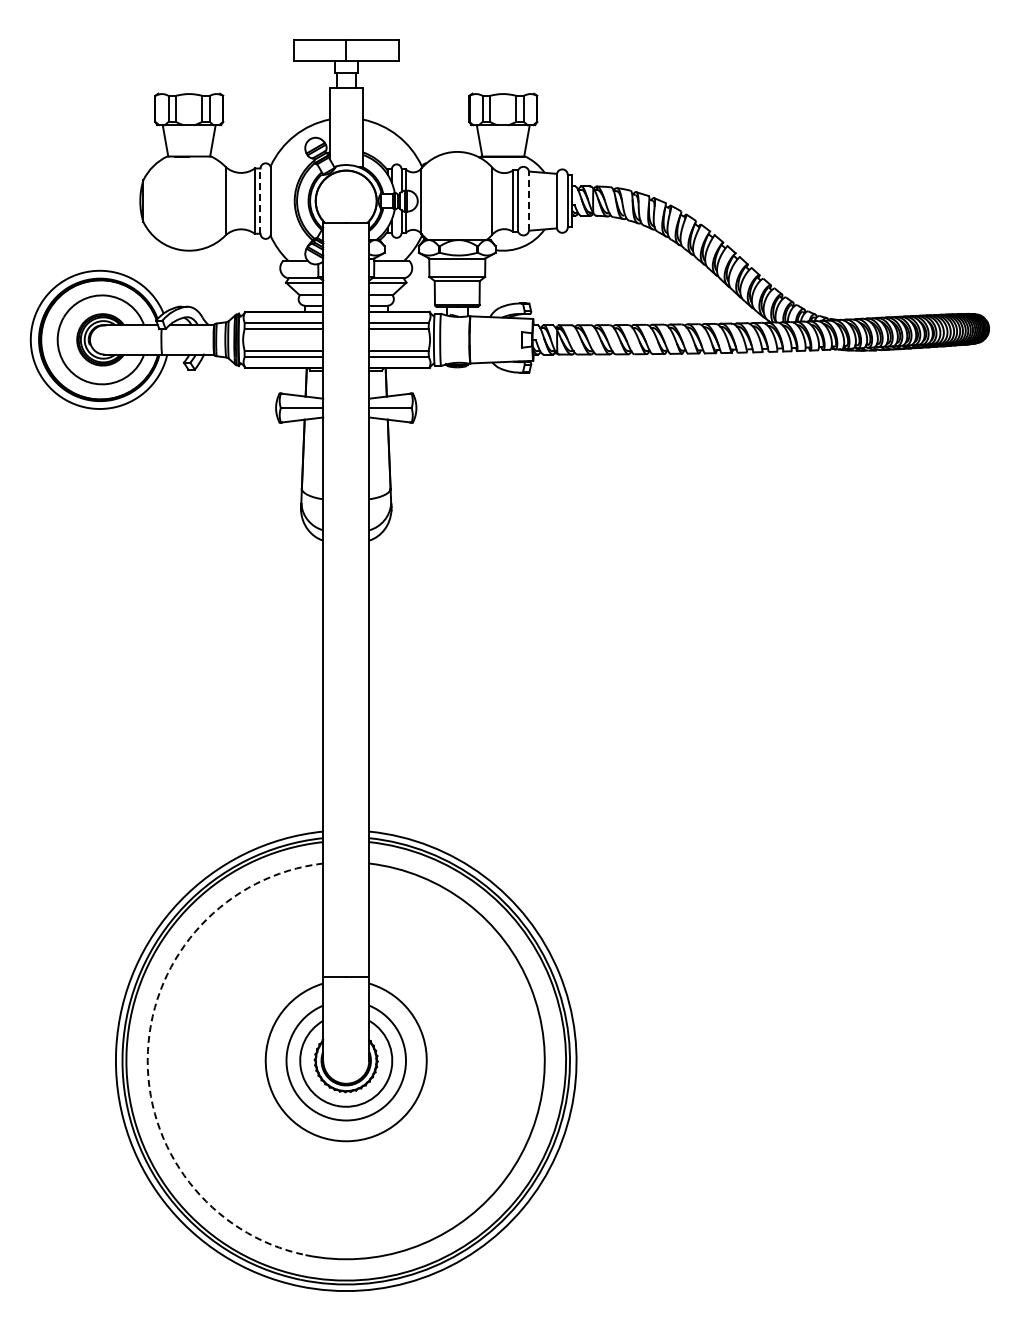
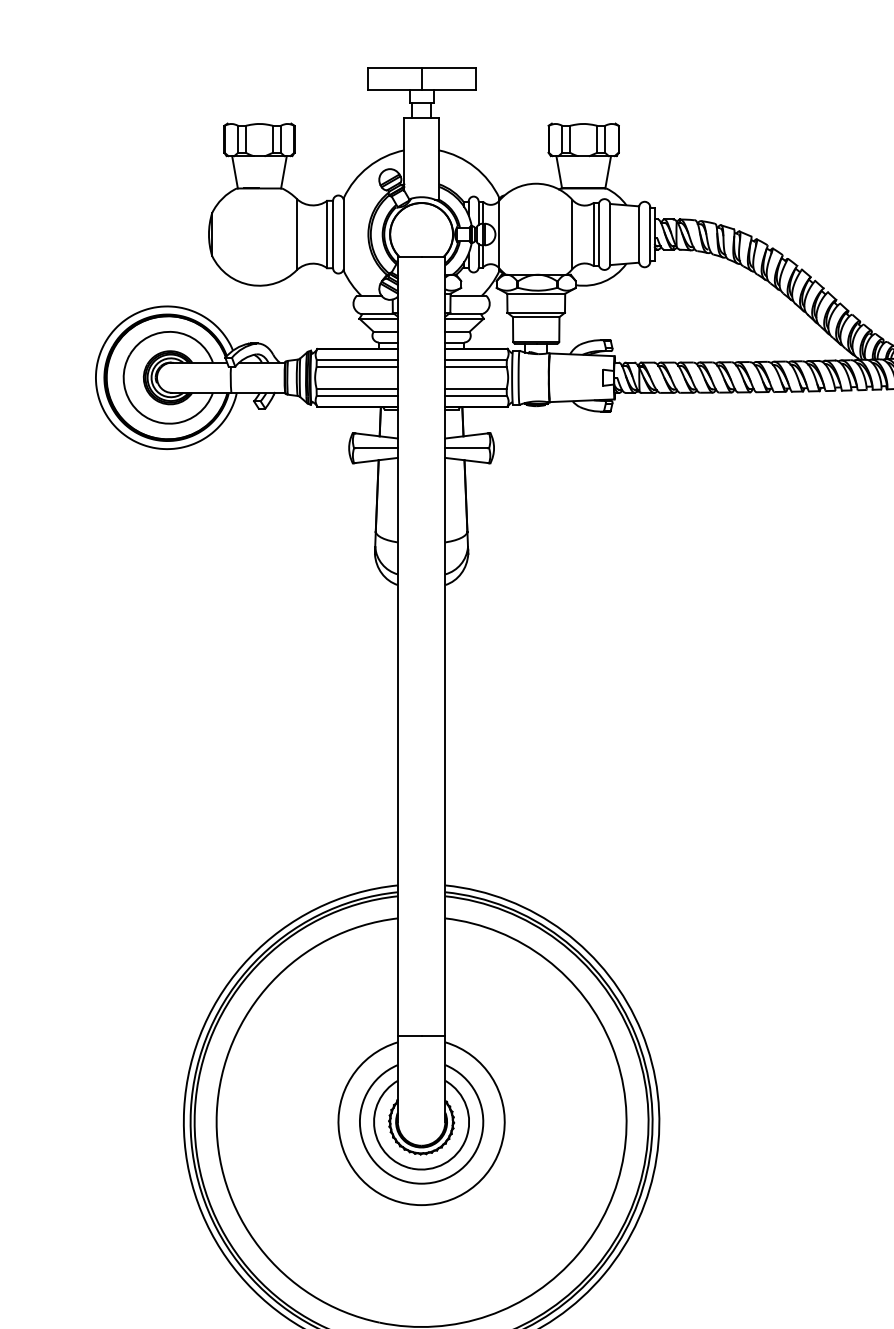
line: (260, 201) -> (333, 234), dashed -> solid
line: (529, 201) -> (610, 234), dashed -> solid
arc: (147, 1051) -> (216, 1112), dashed -> solid

